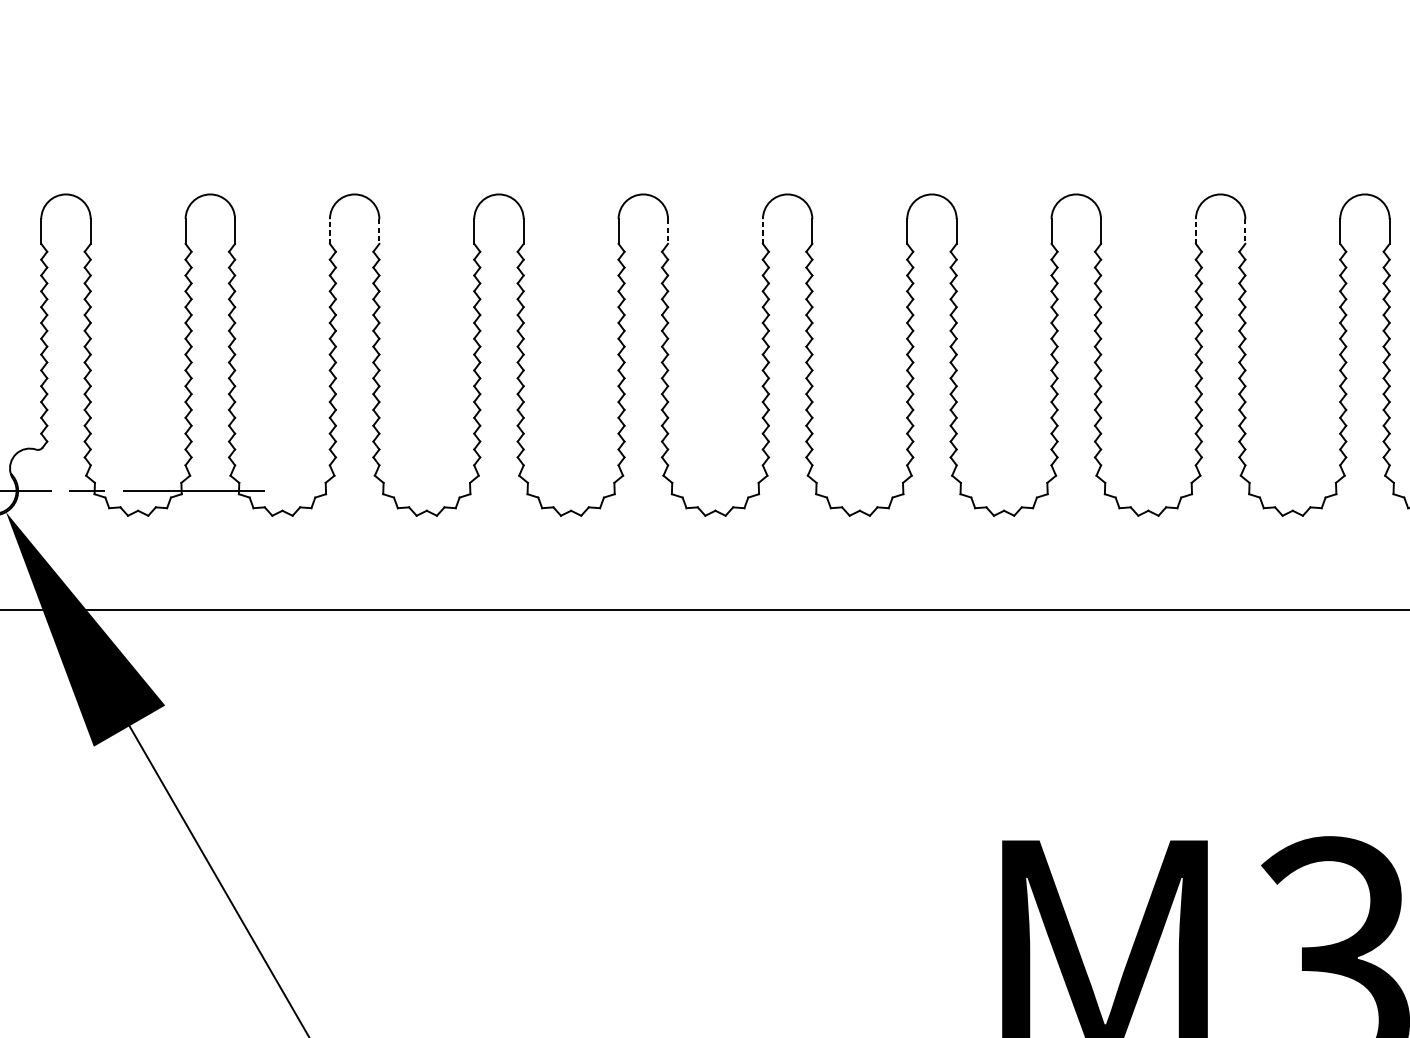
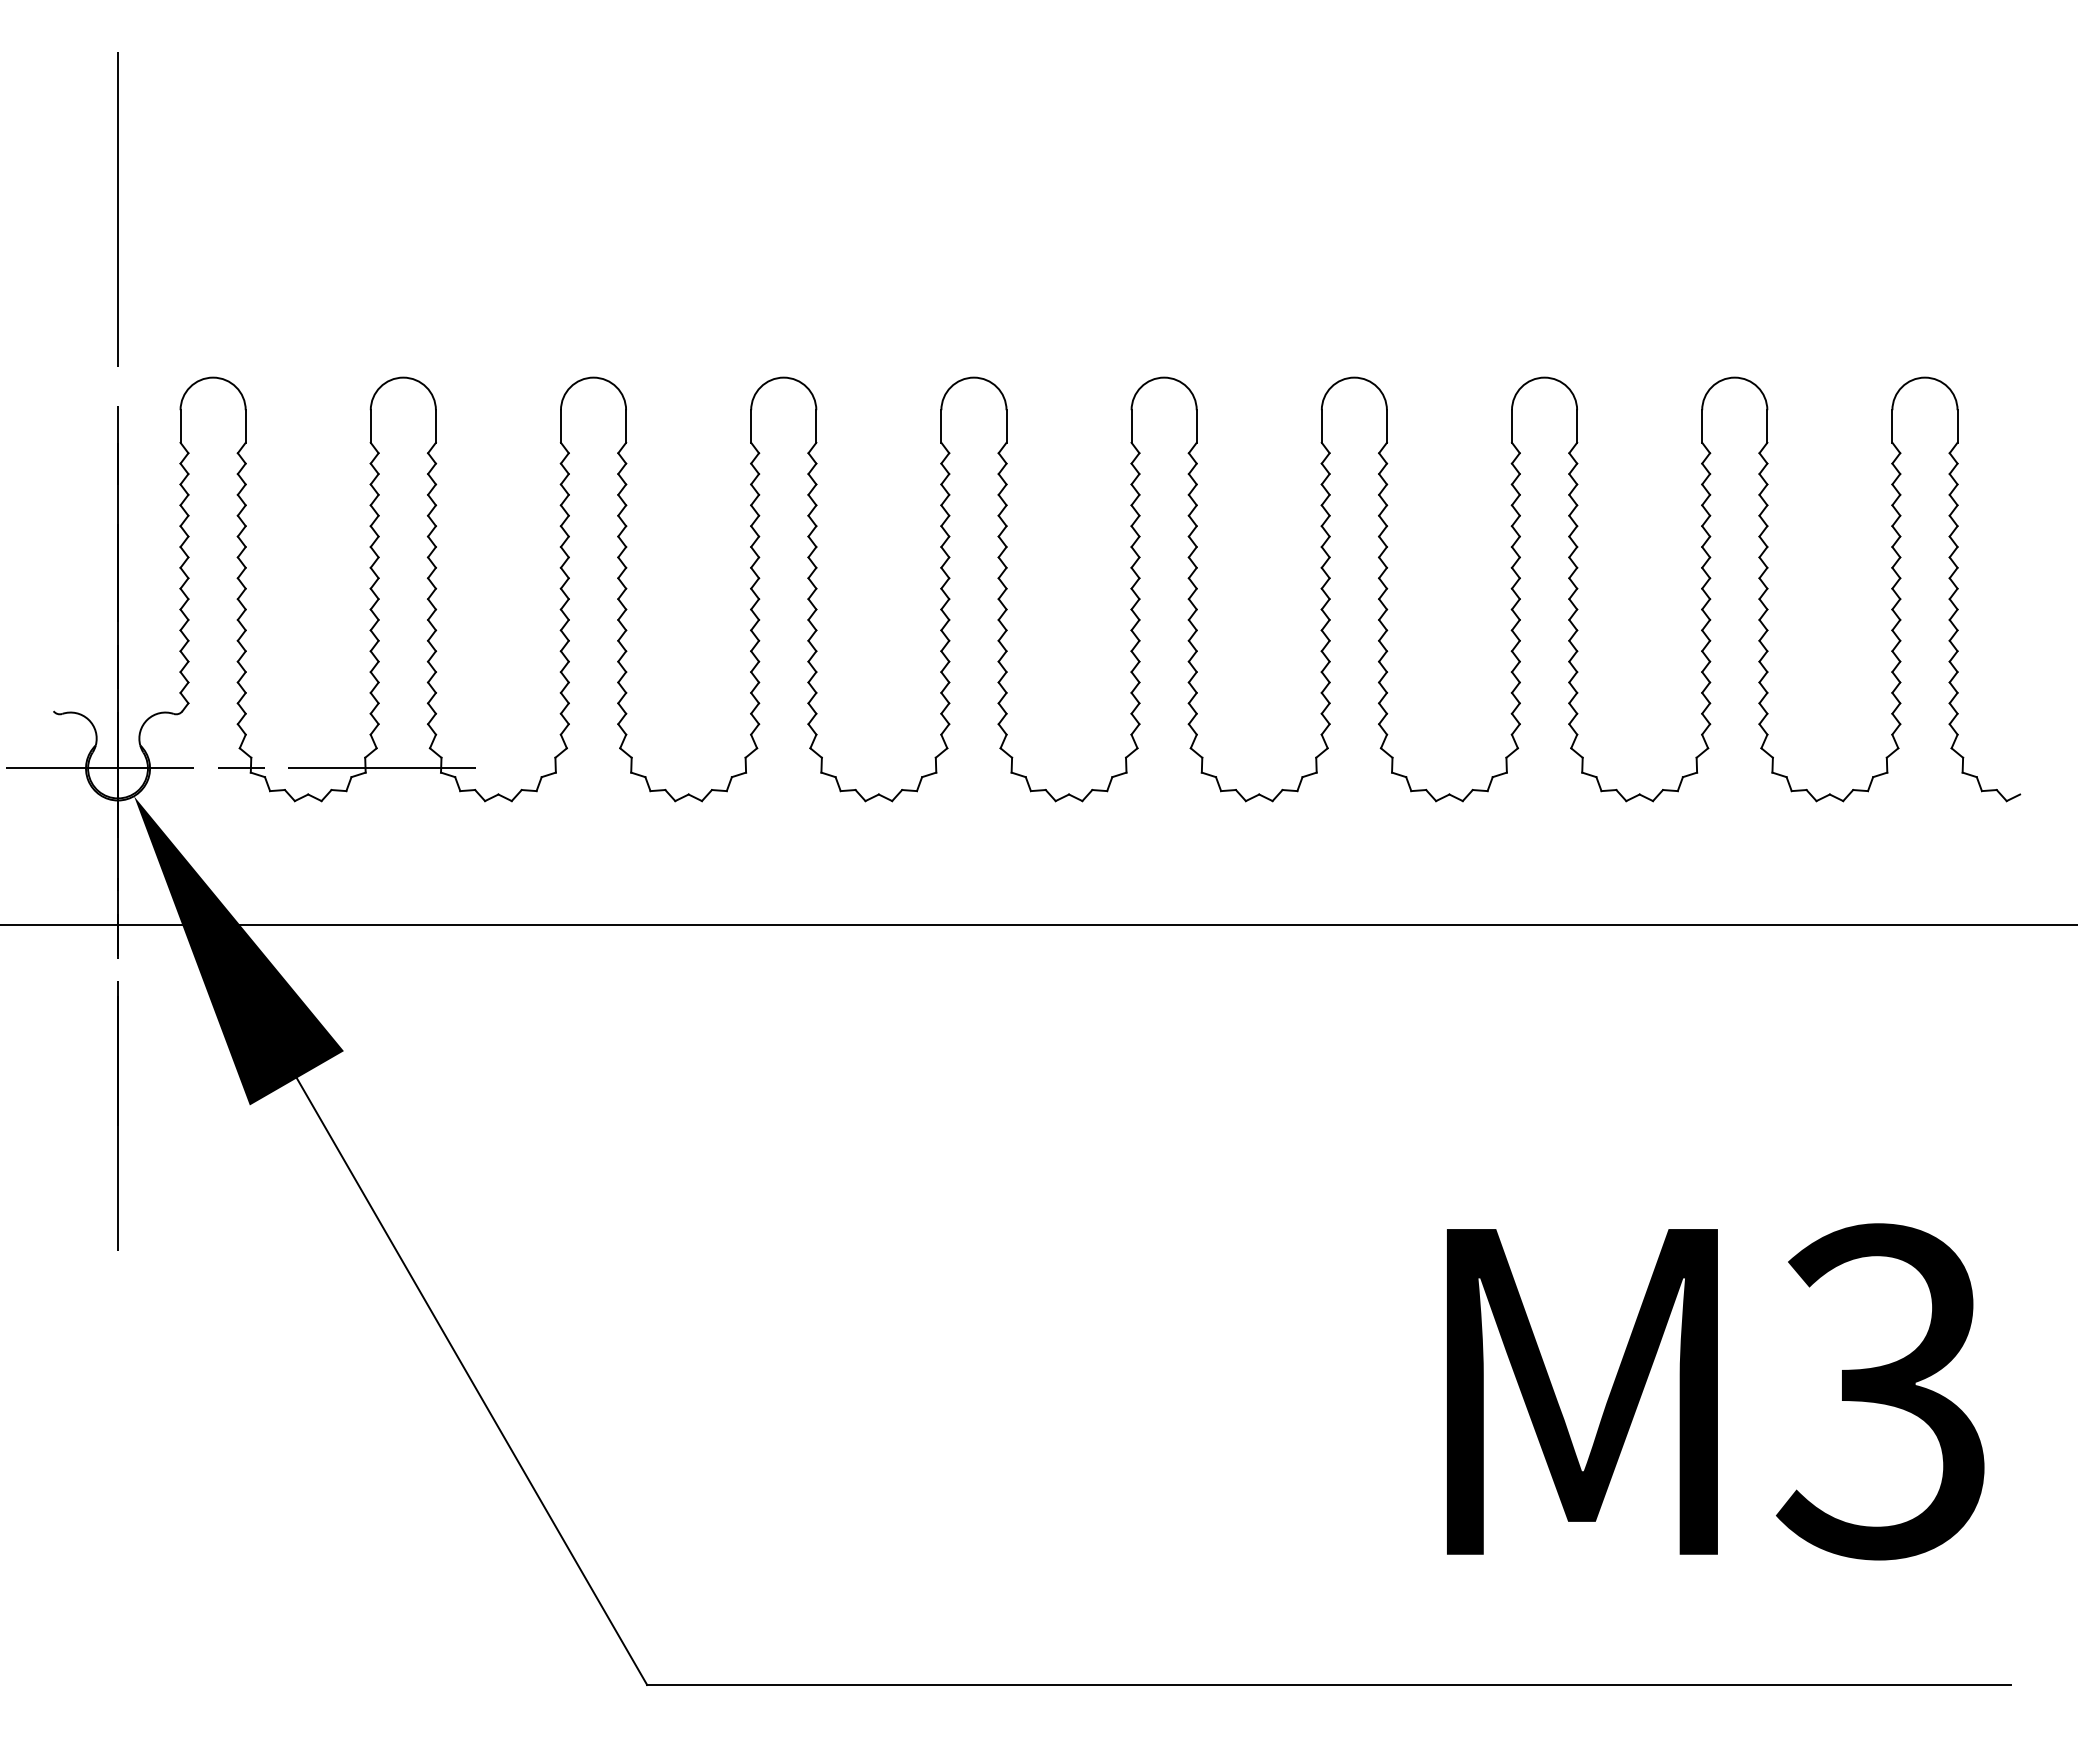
line: (329, 231) -> (560, 426), dashed -> solid
line: (762, 231) -> (1131, 426), dashed -> solid
line: (1196, 231) -> (1702, 426), dashed -> solid
line: (379, 232) -> (626, 427), dashed -> solid
line: (668, 232) -> (1006, 427), dashed -> solid
line: (1245, 232) -> (1767, 427), dashed -> solid

